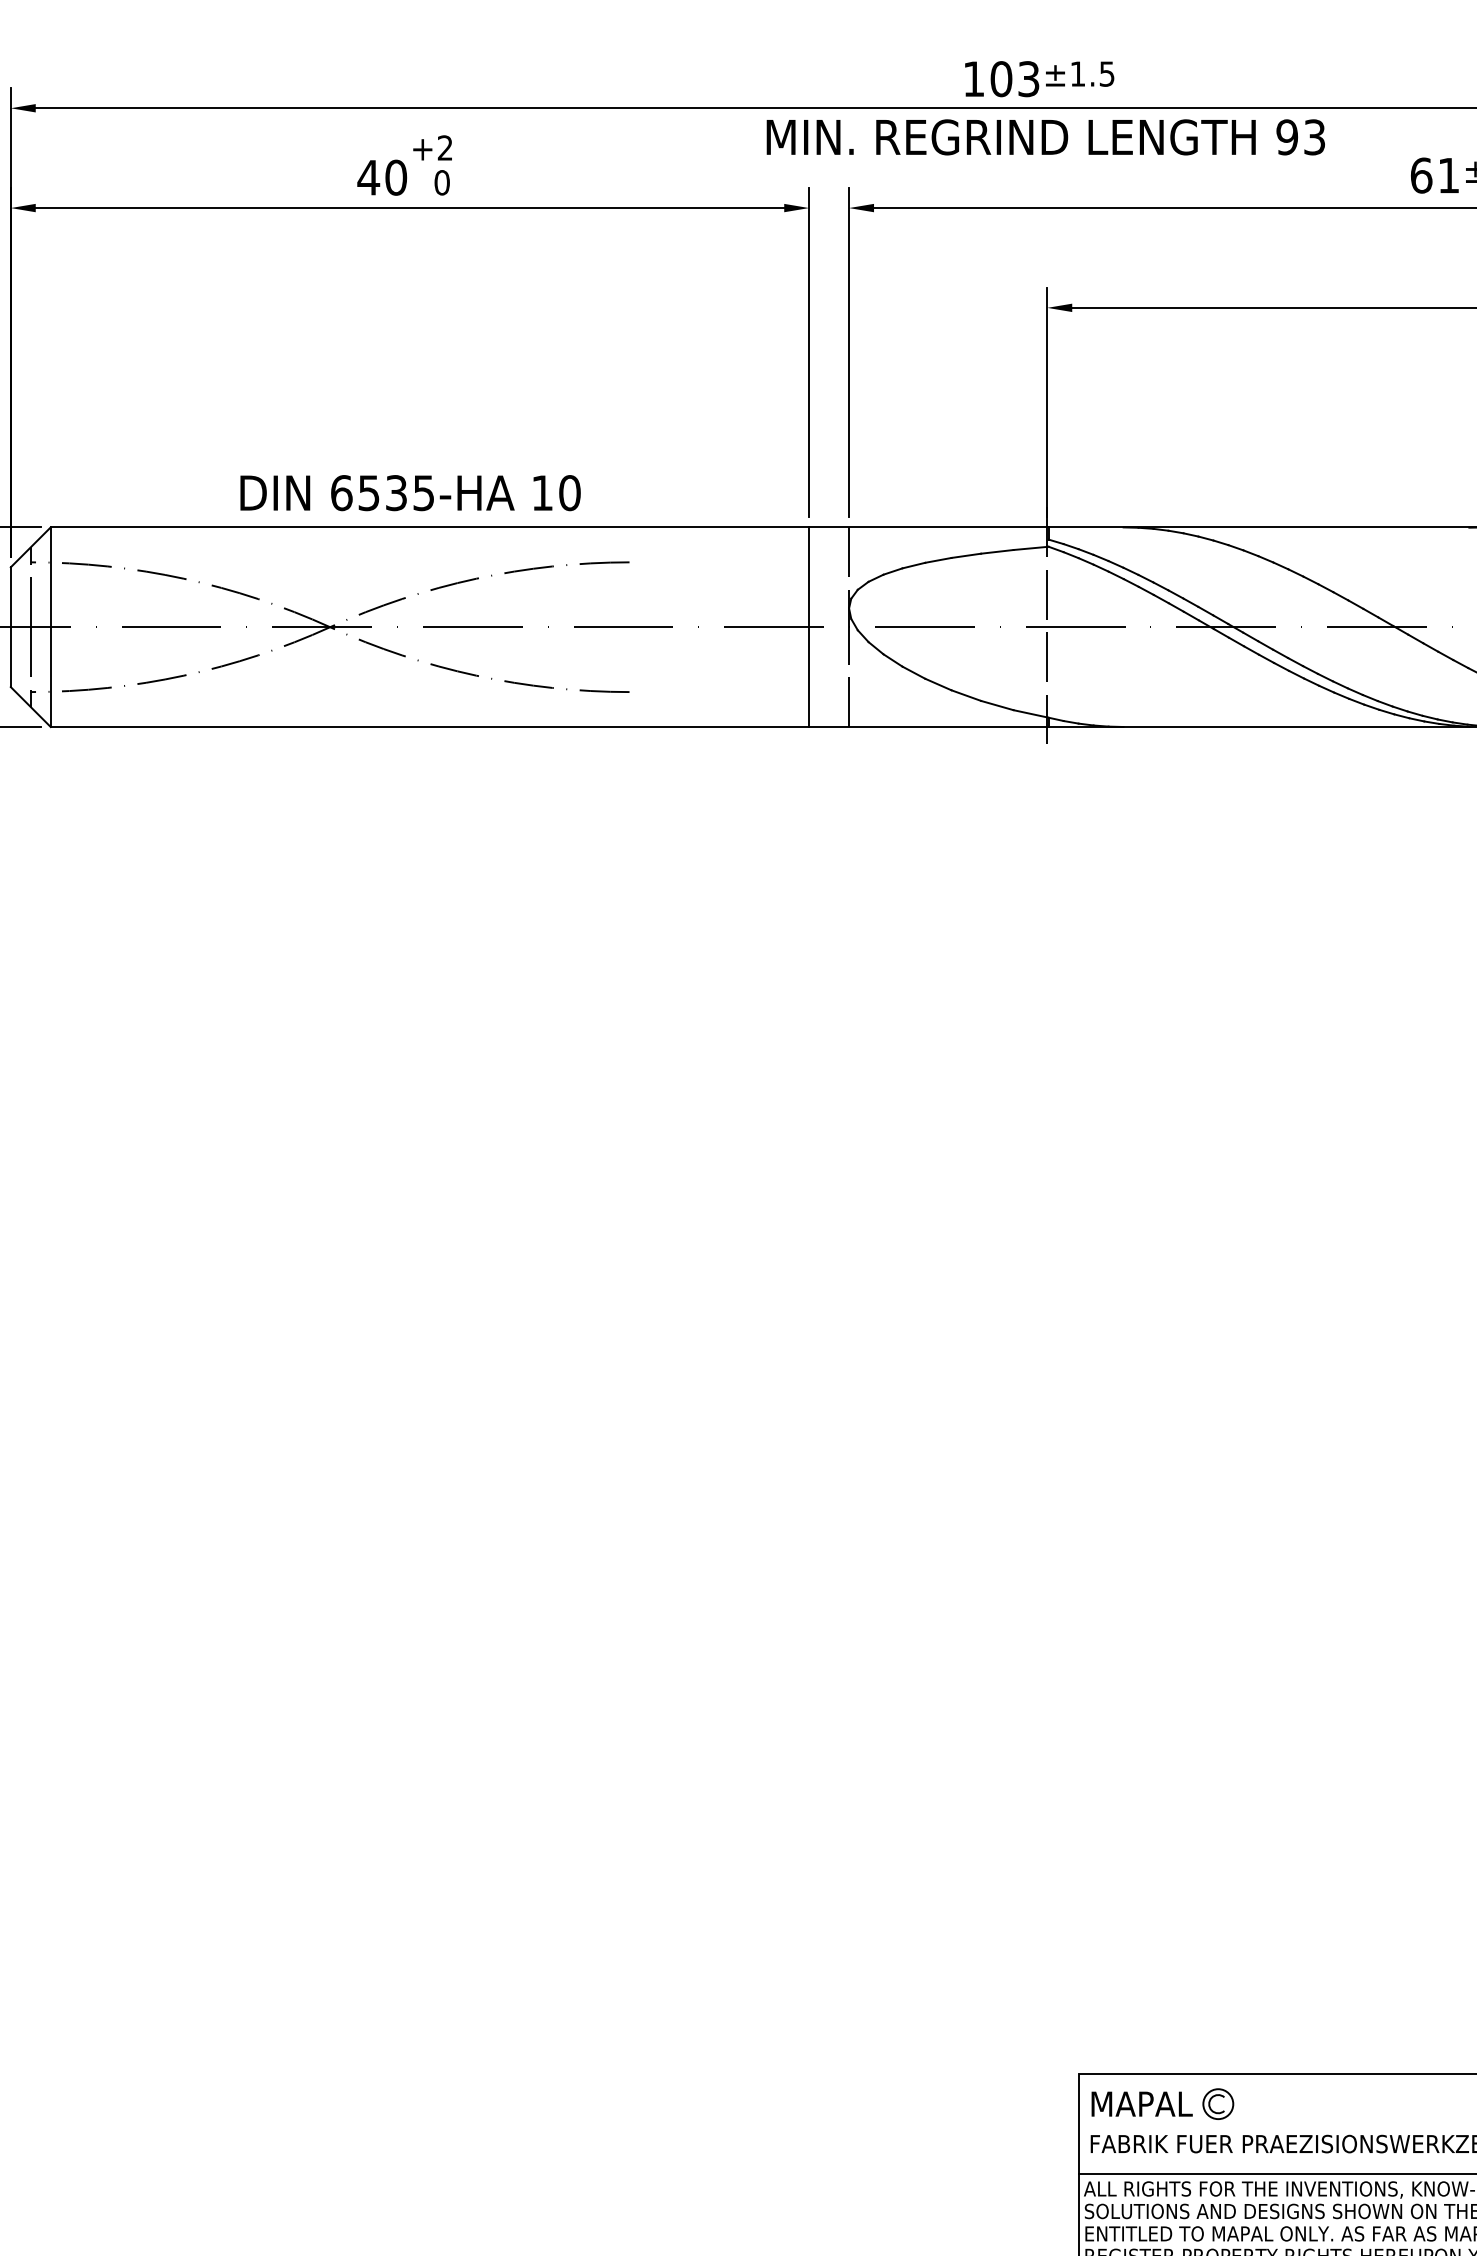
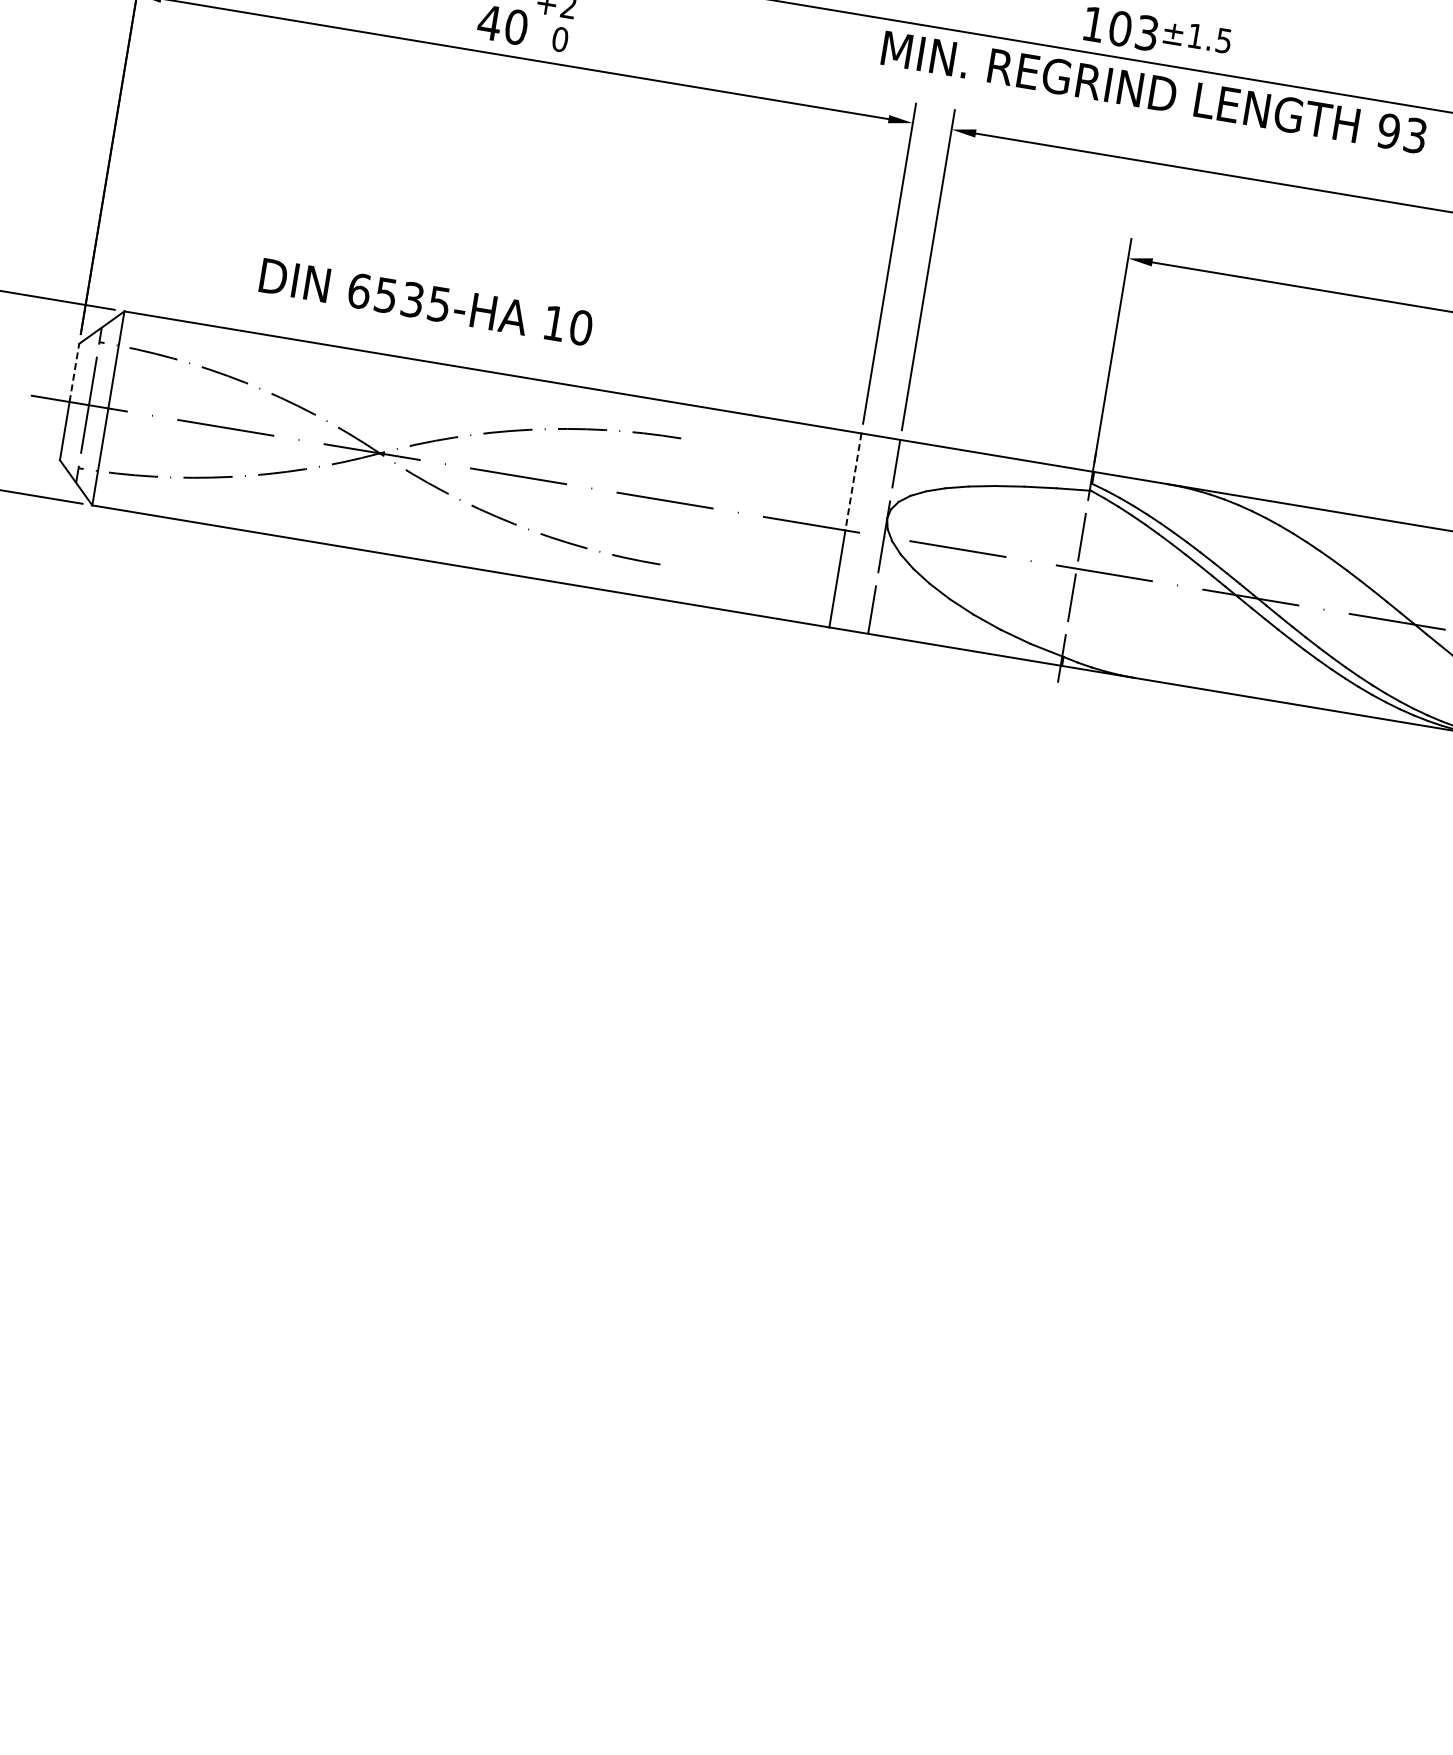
text: (410, 493) -> (426, 302), moved
line: (809, 577) -> (853, 482), solid -> dashed
line: (10, 597) -> (74, 373), solid -> dashed

